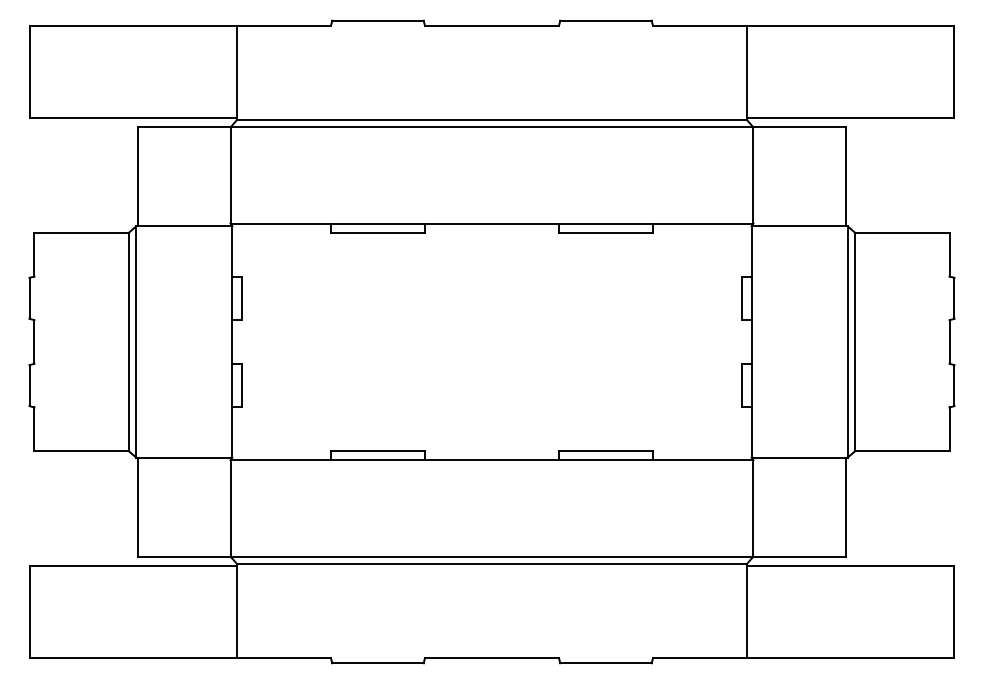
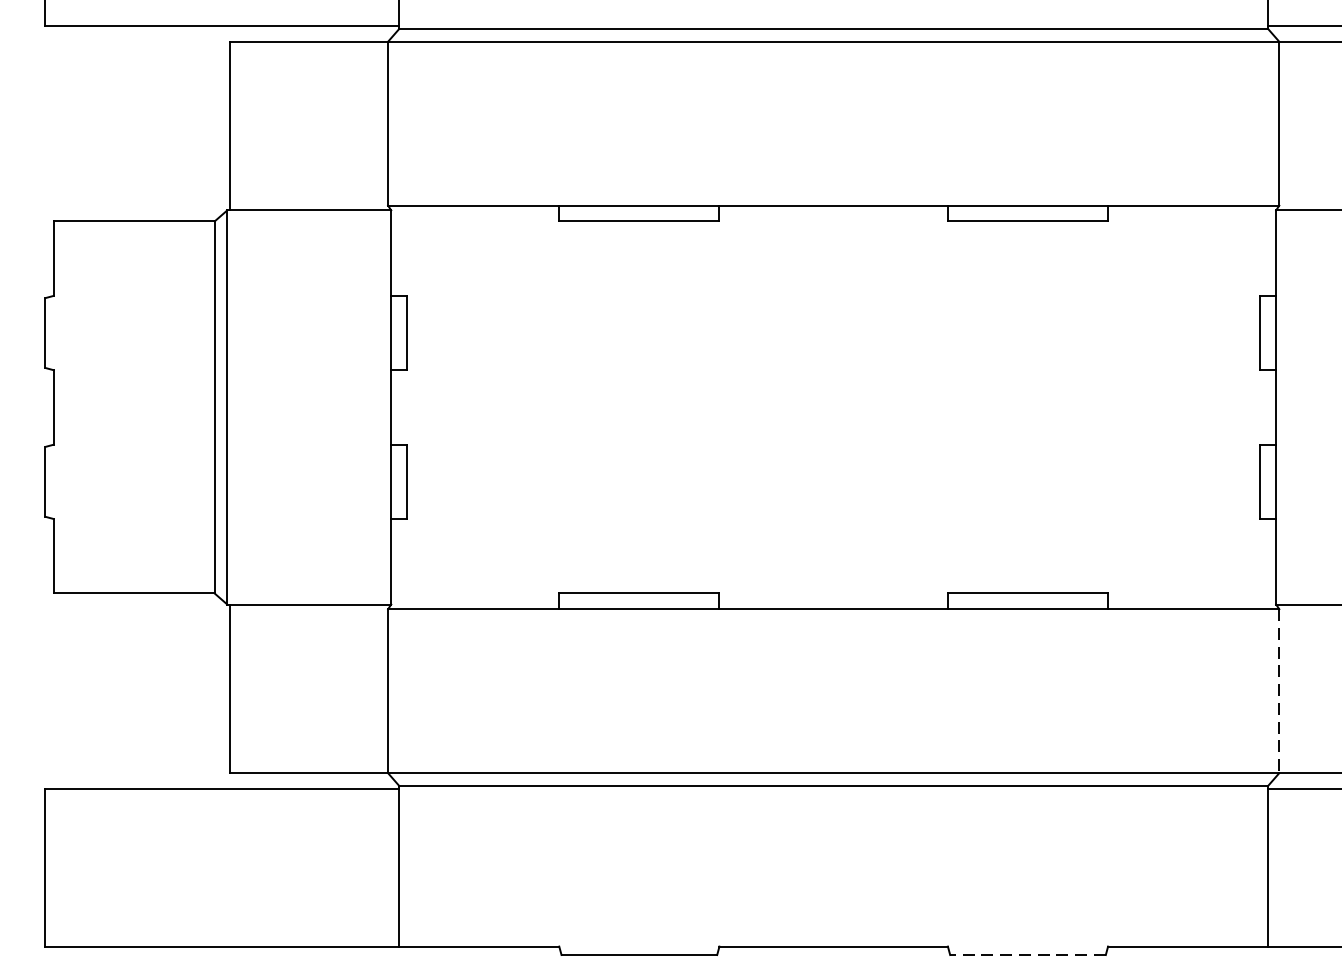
line: (753, 508) -> (1279, 691), solid -> dashed
line: (606, 663) -> (1028, 955), solid -> dashed

